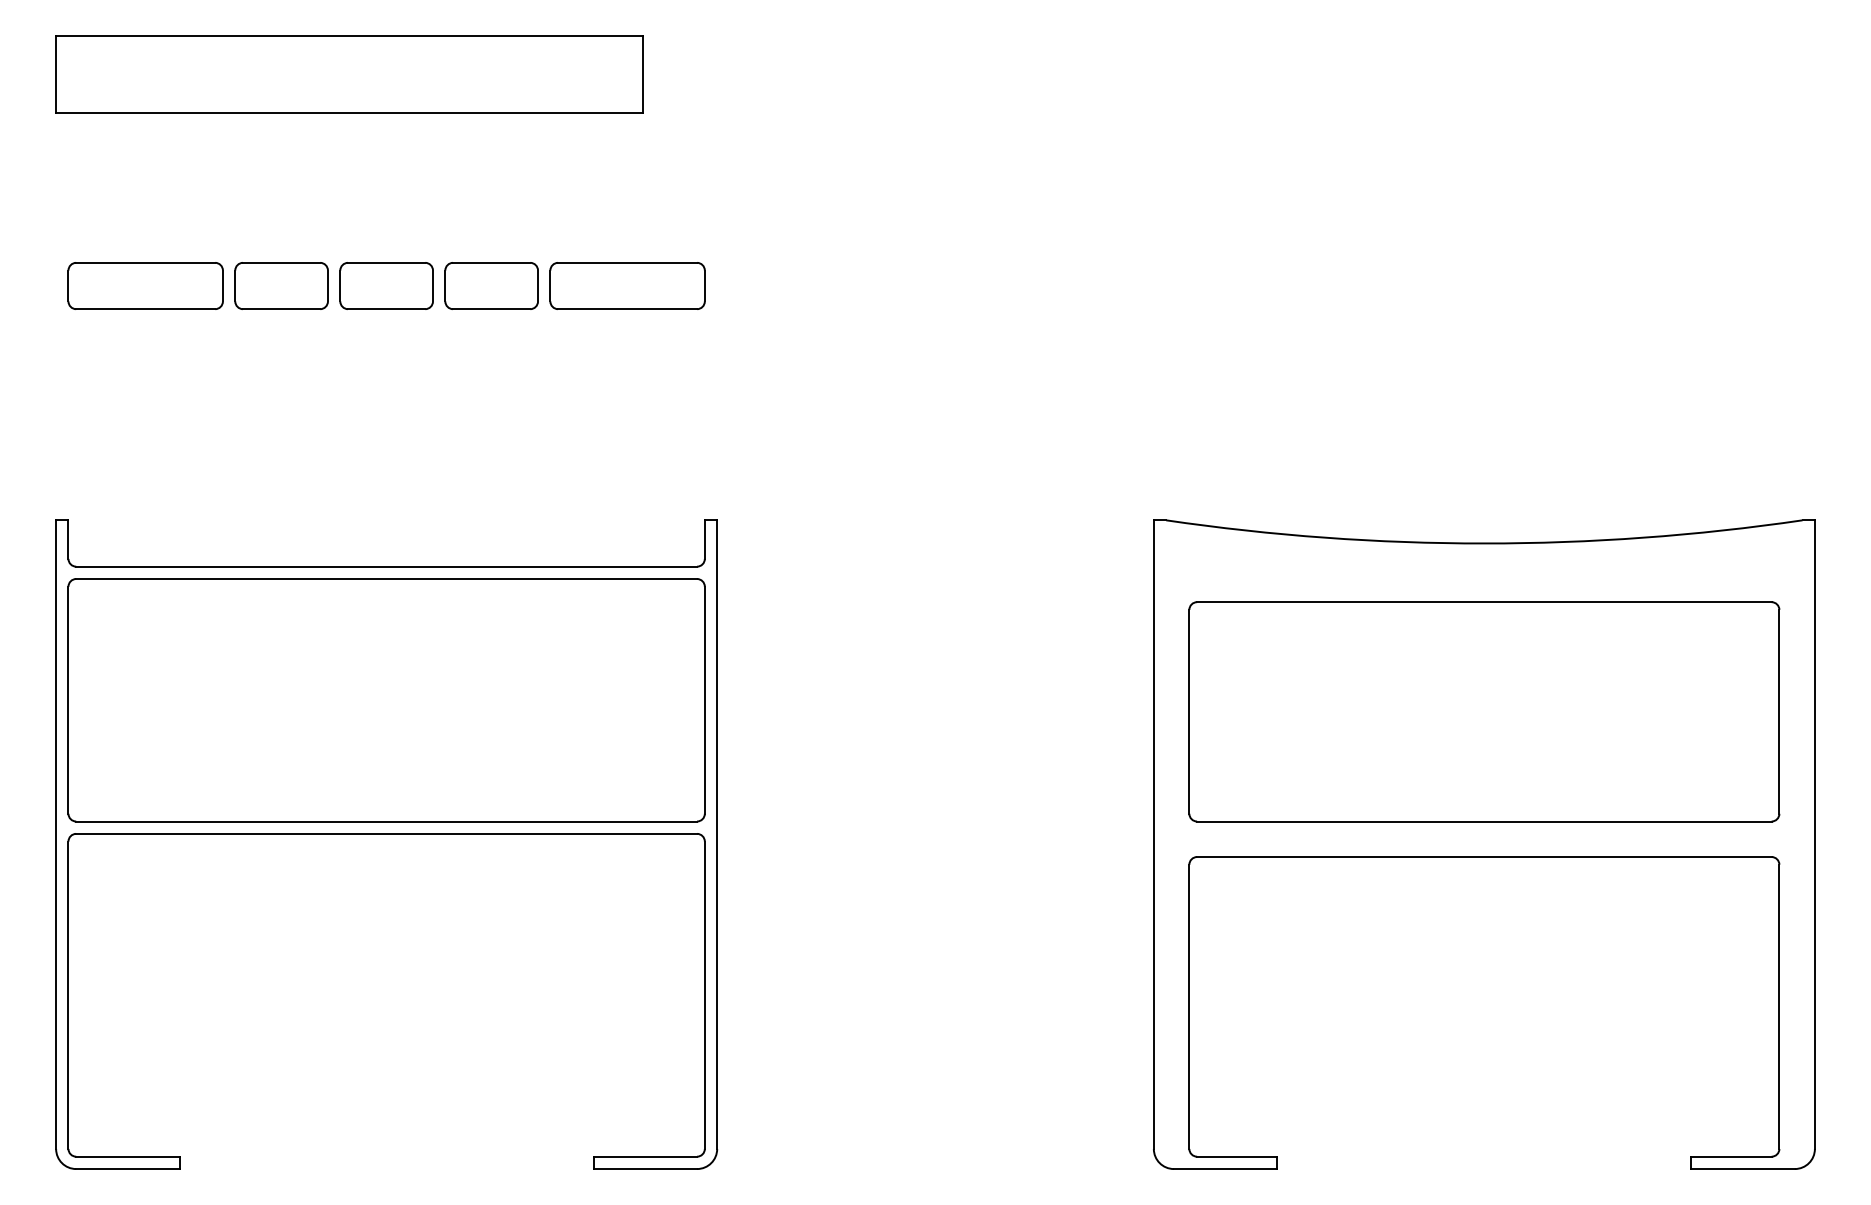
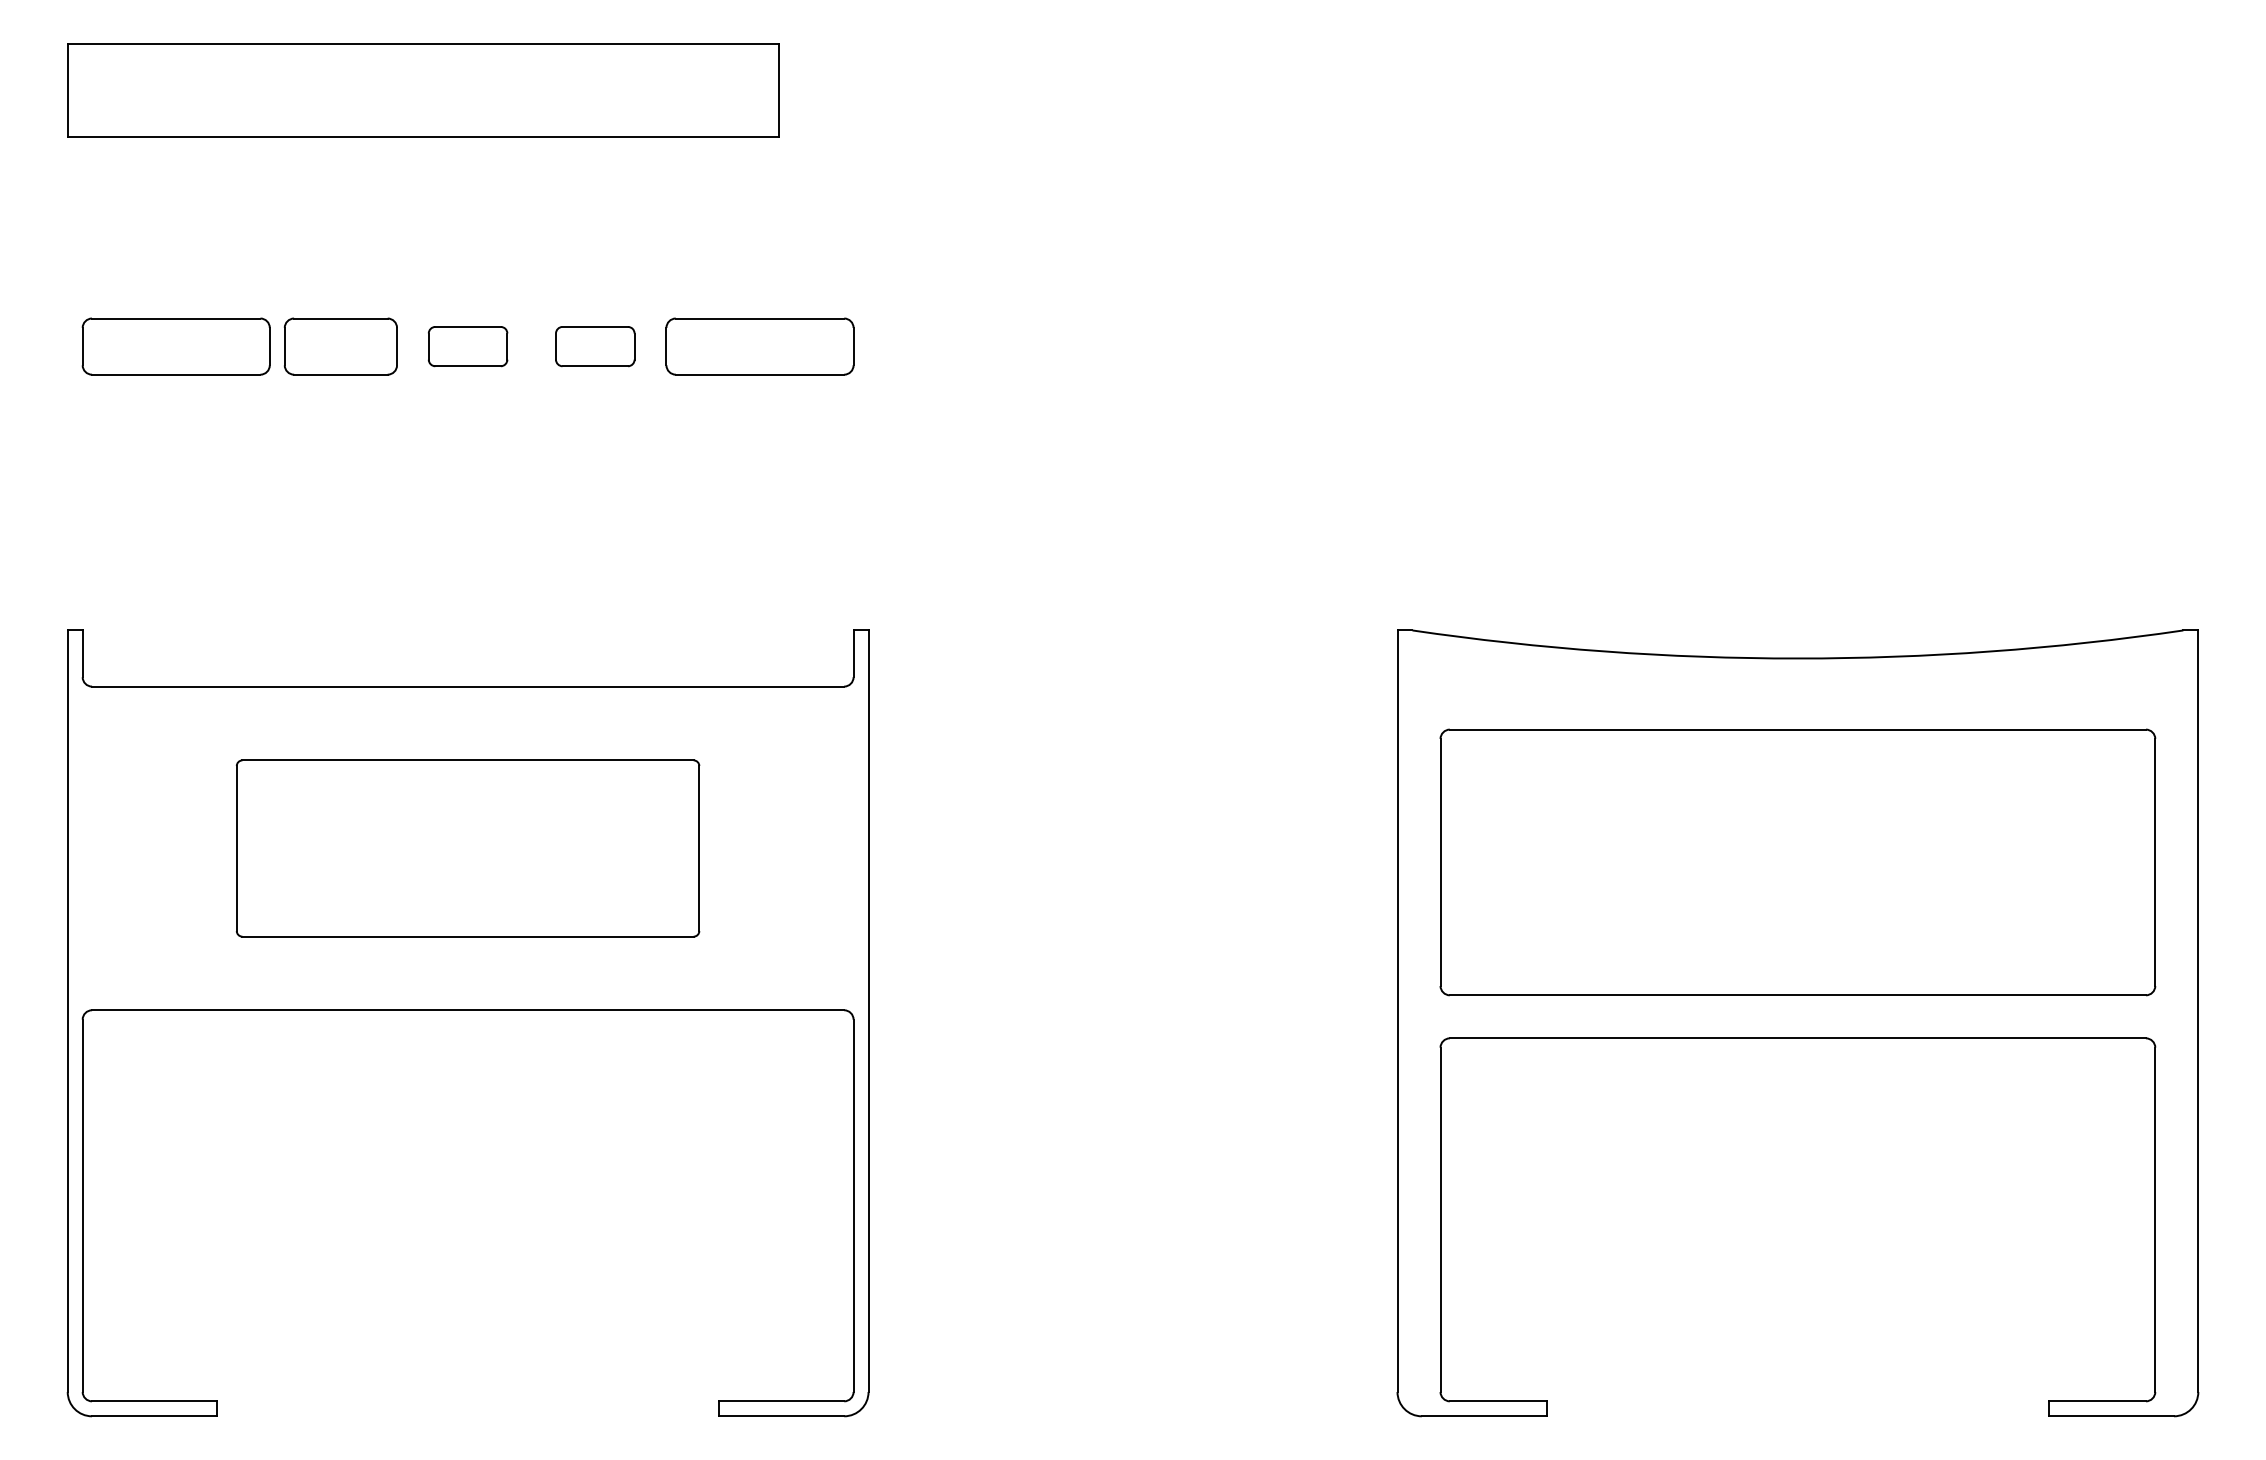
part: (386, 285) -> (467, 345), size x0.7
part: (491, 285) -> (595, 345), size x0.7
part: (386, 700) -> (467, 848), size x0.6

